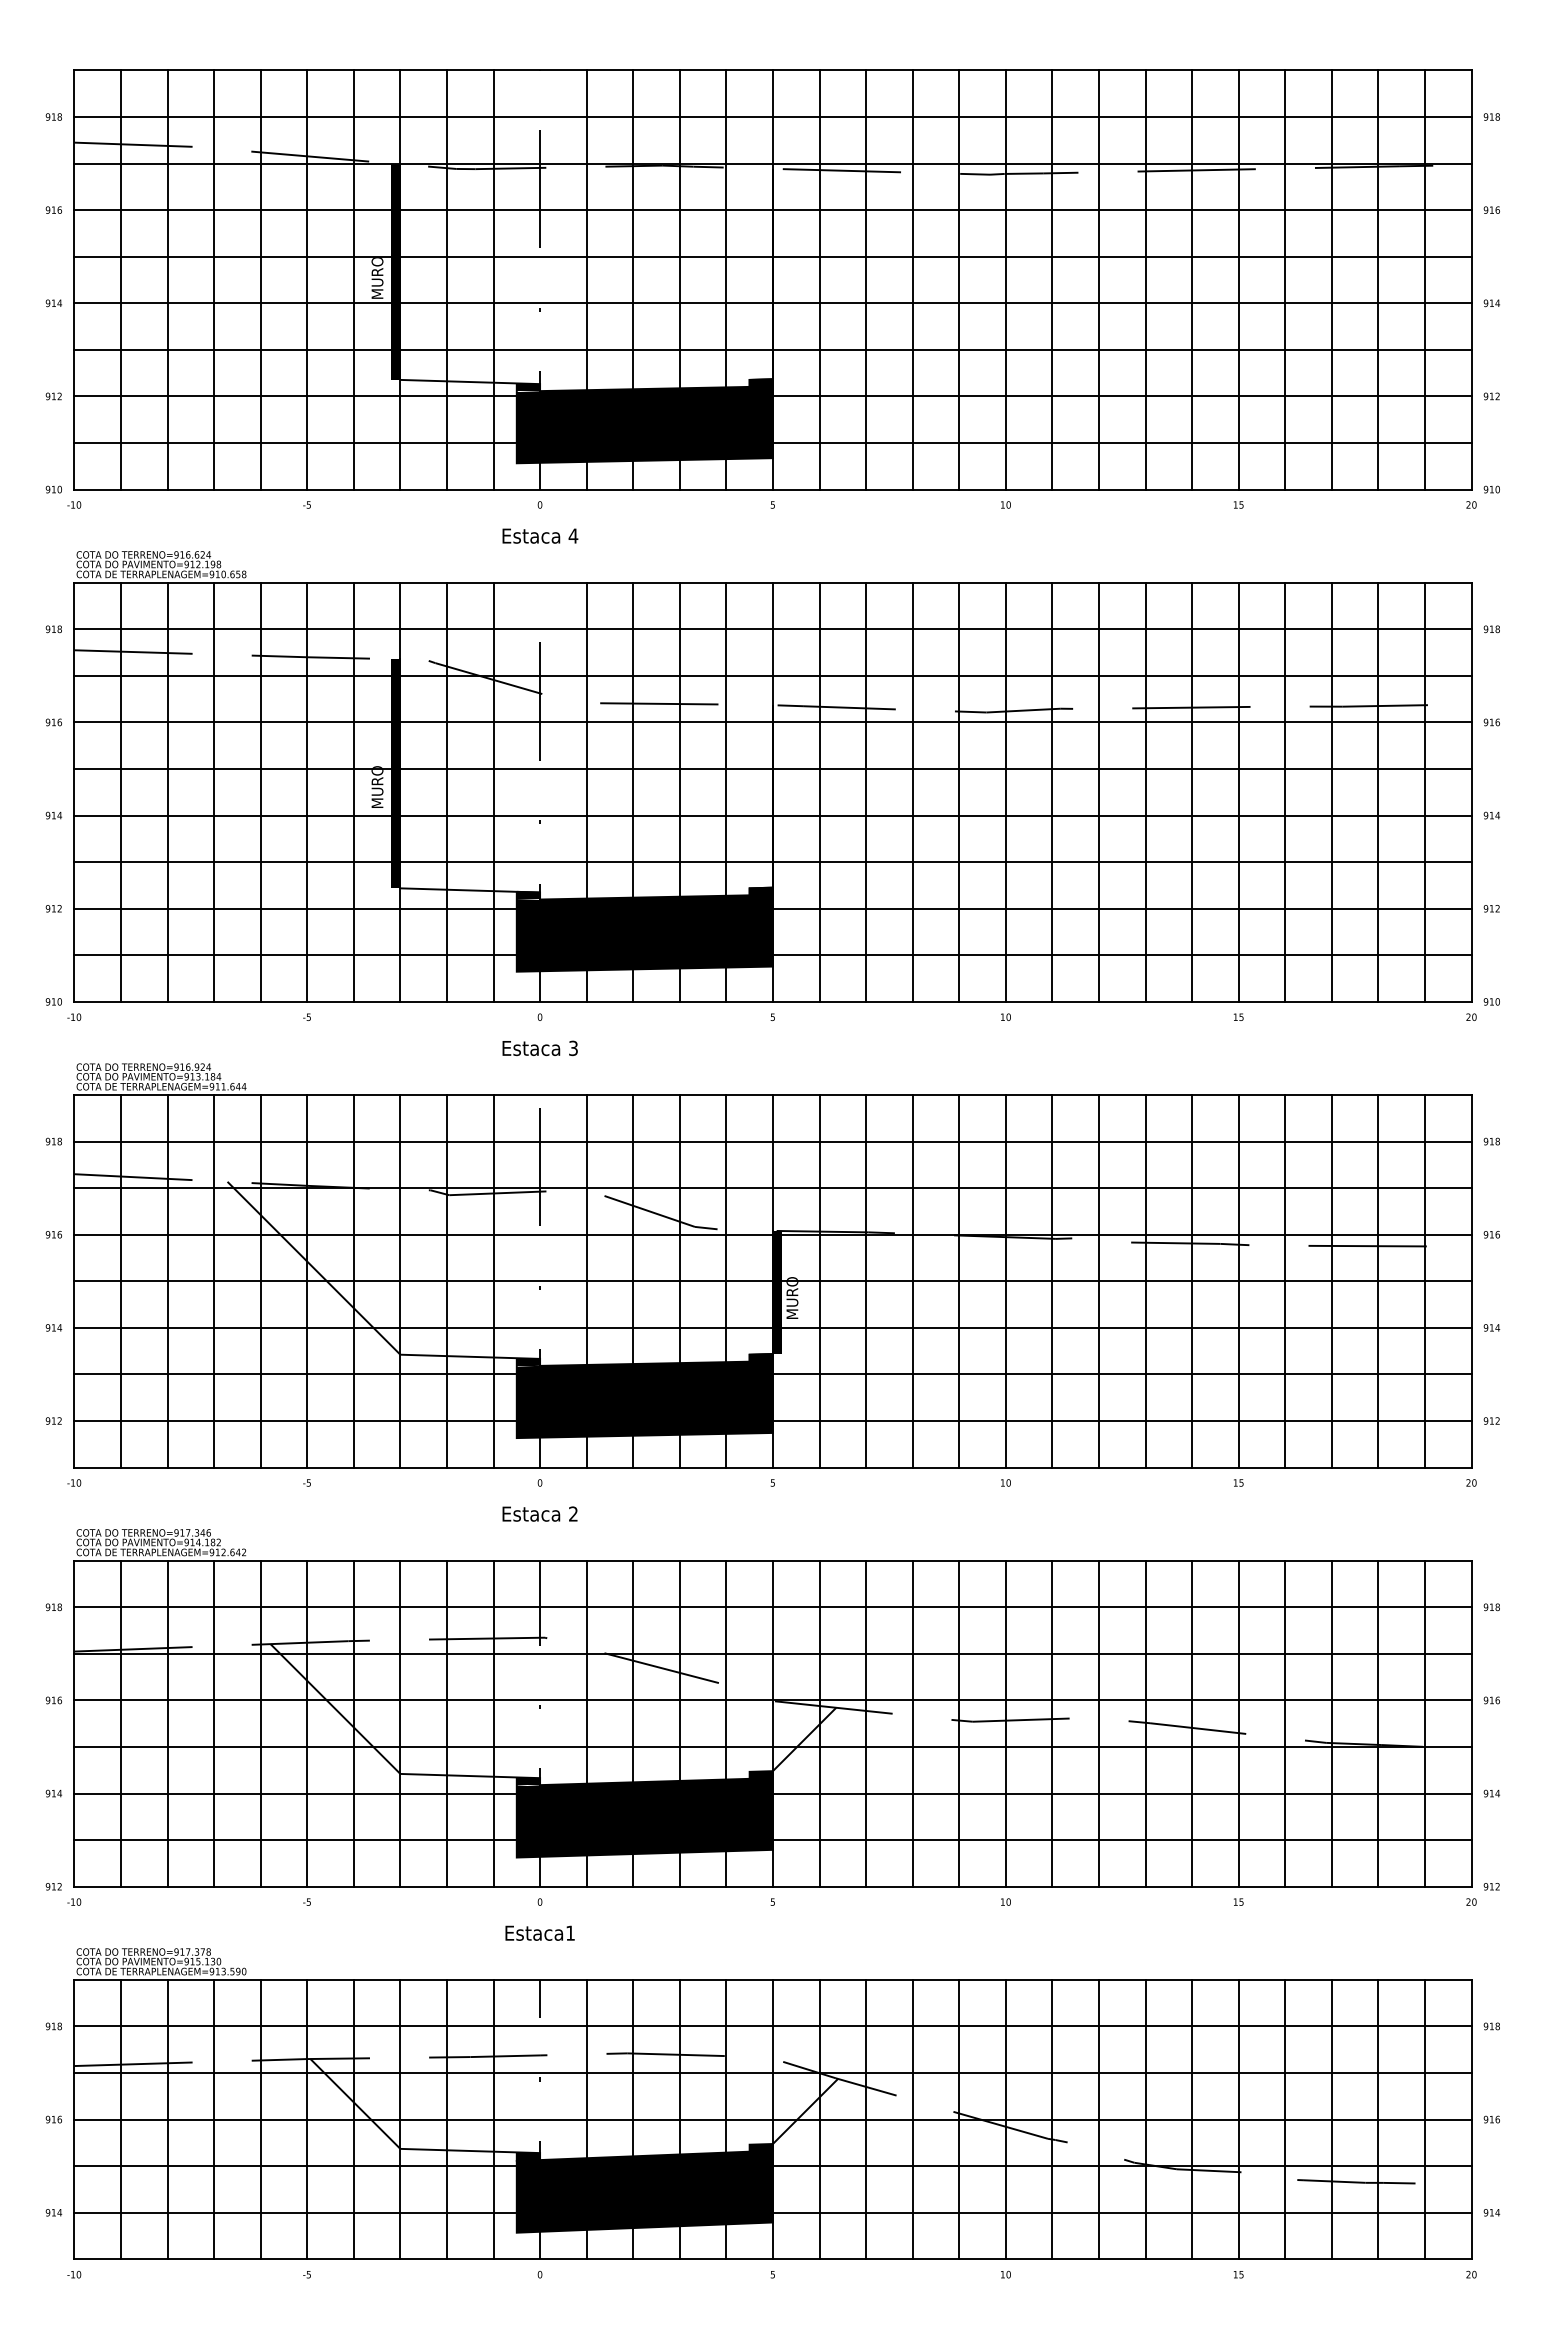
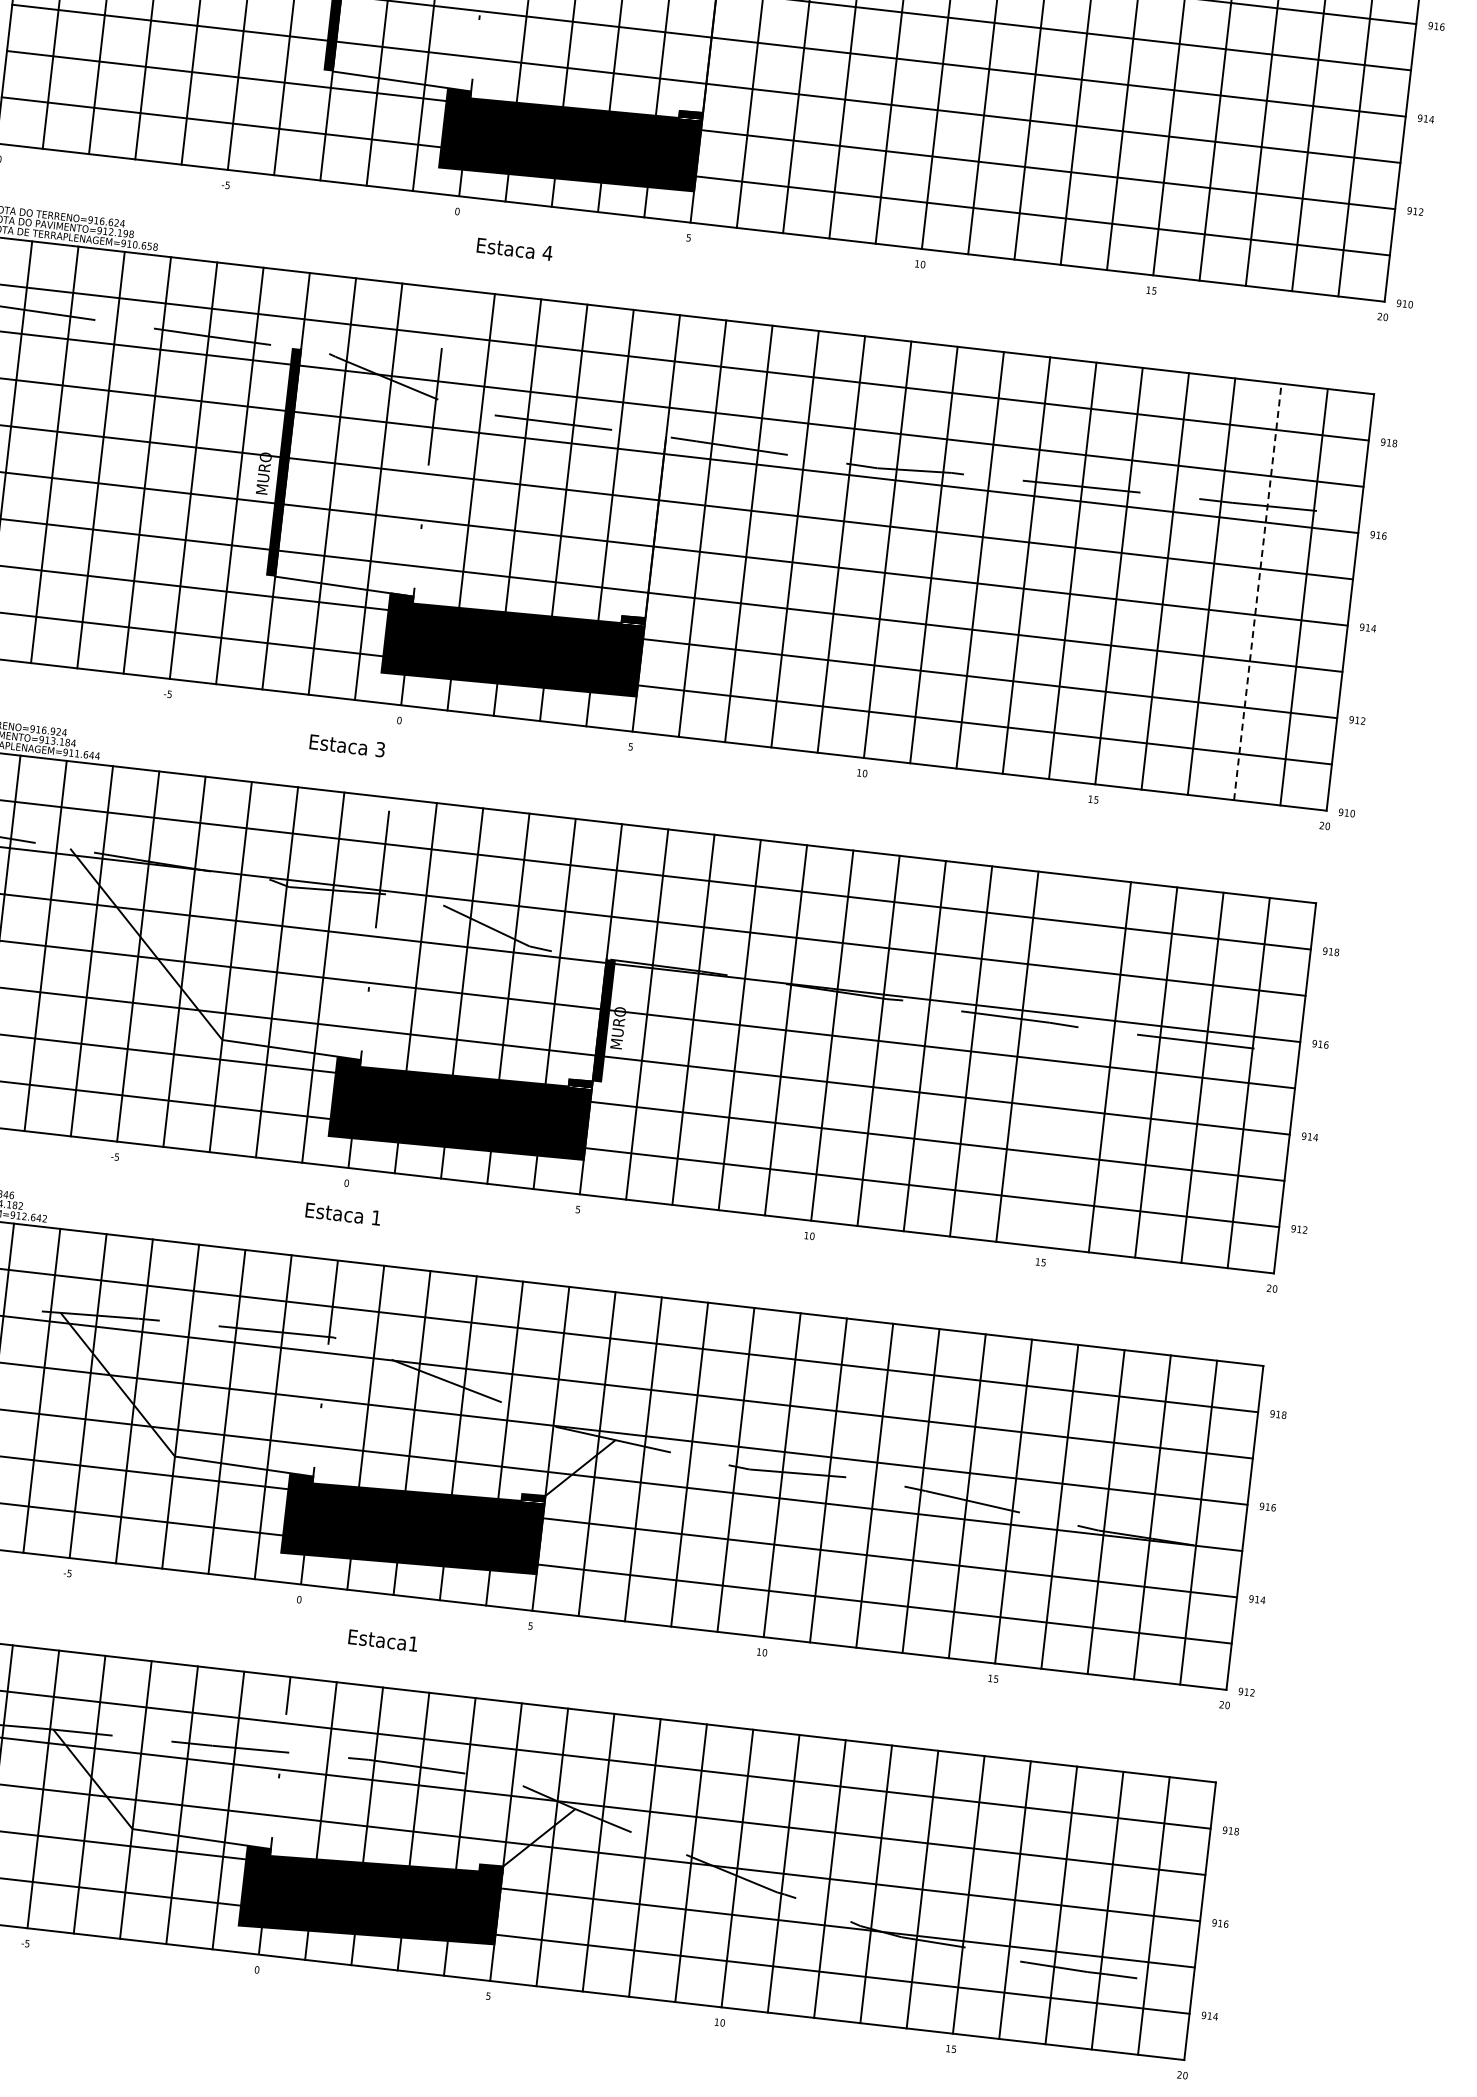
text: (540, 535) -> (515, 248), moved
line: (1378, 792) -> (1257, 592), solid -> dashed
text: (539, 1048) -> (346, 745), moved
line: (1238, 1281) -> (1063, 1062), removed
text: (573, 1513) -> (376, 1217), 2 -> 1
text: (539, 1932) -> (382, 1639), moved

